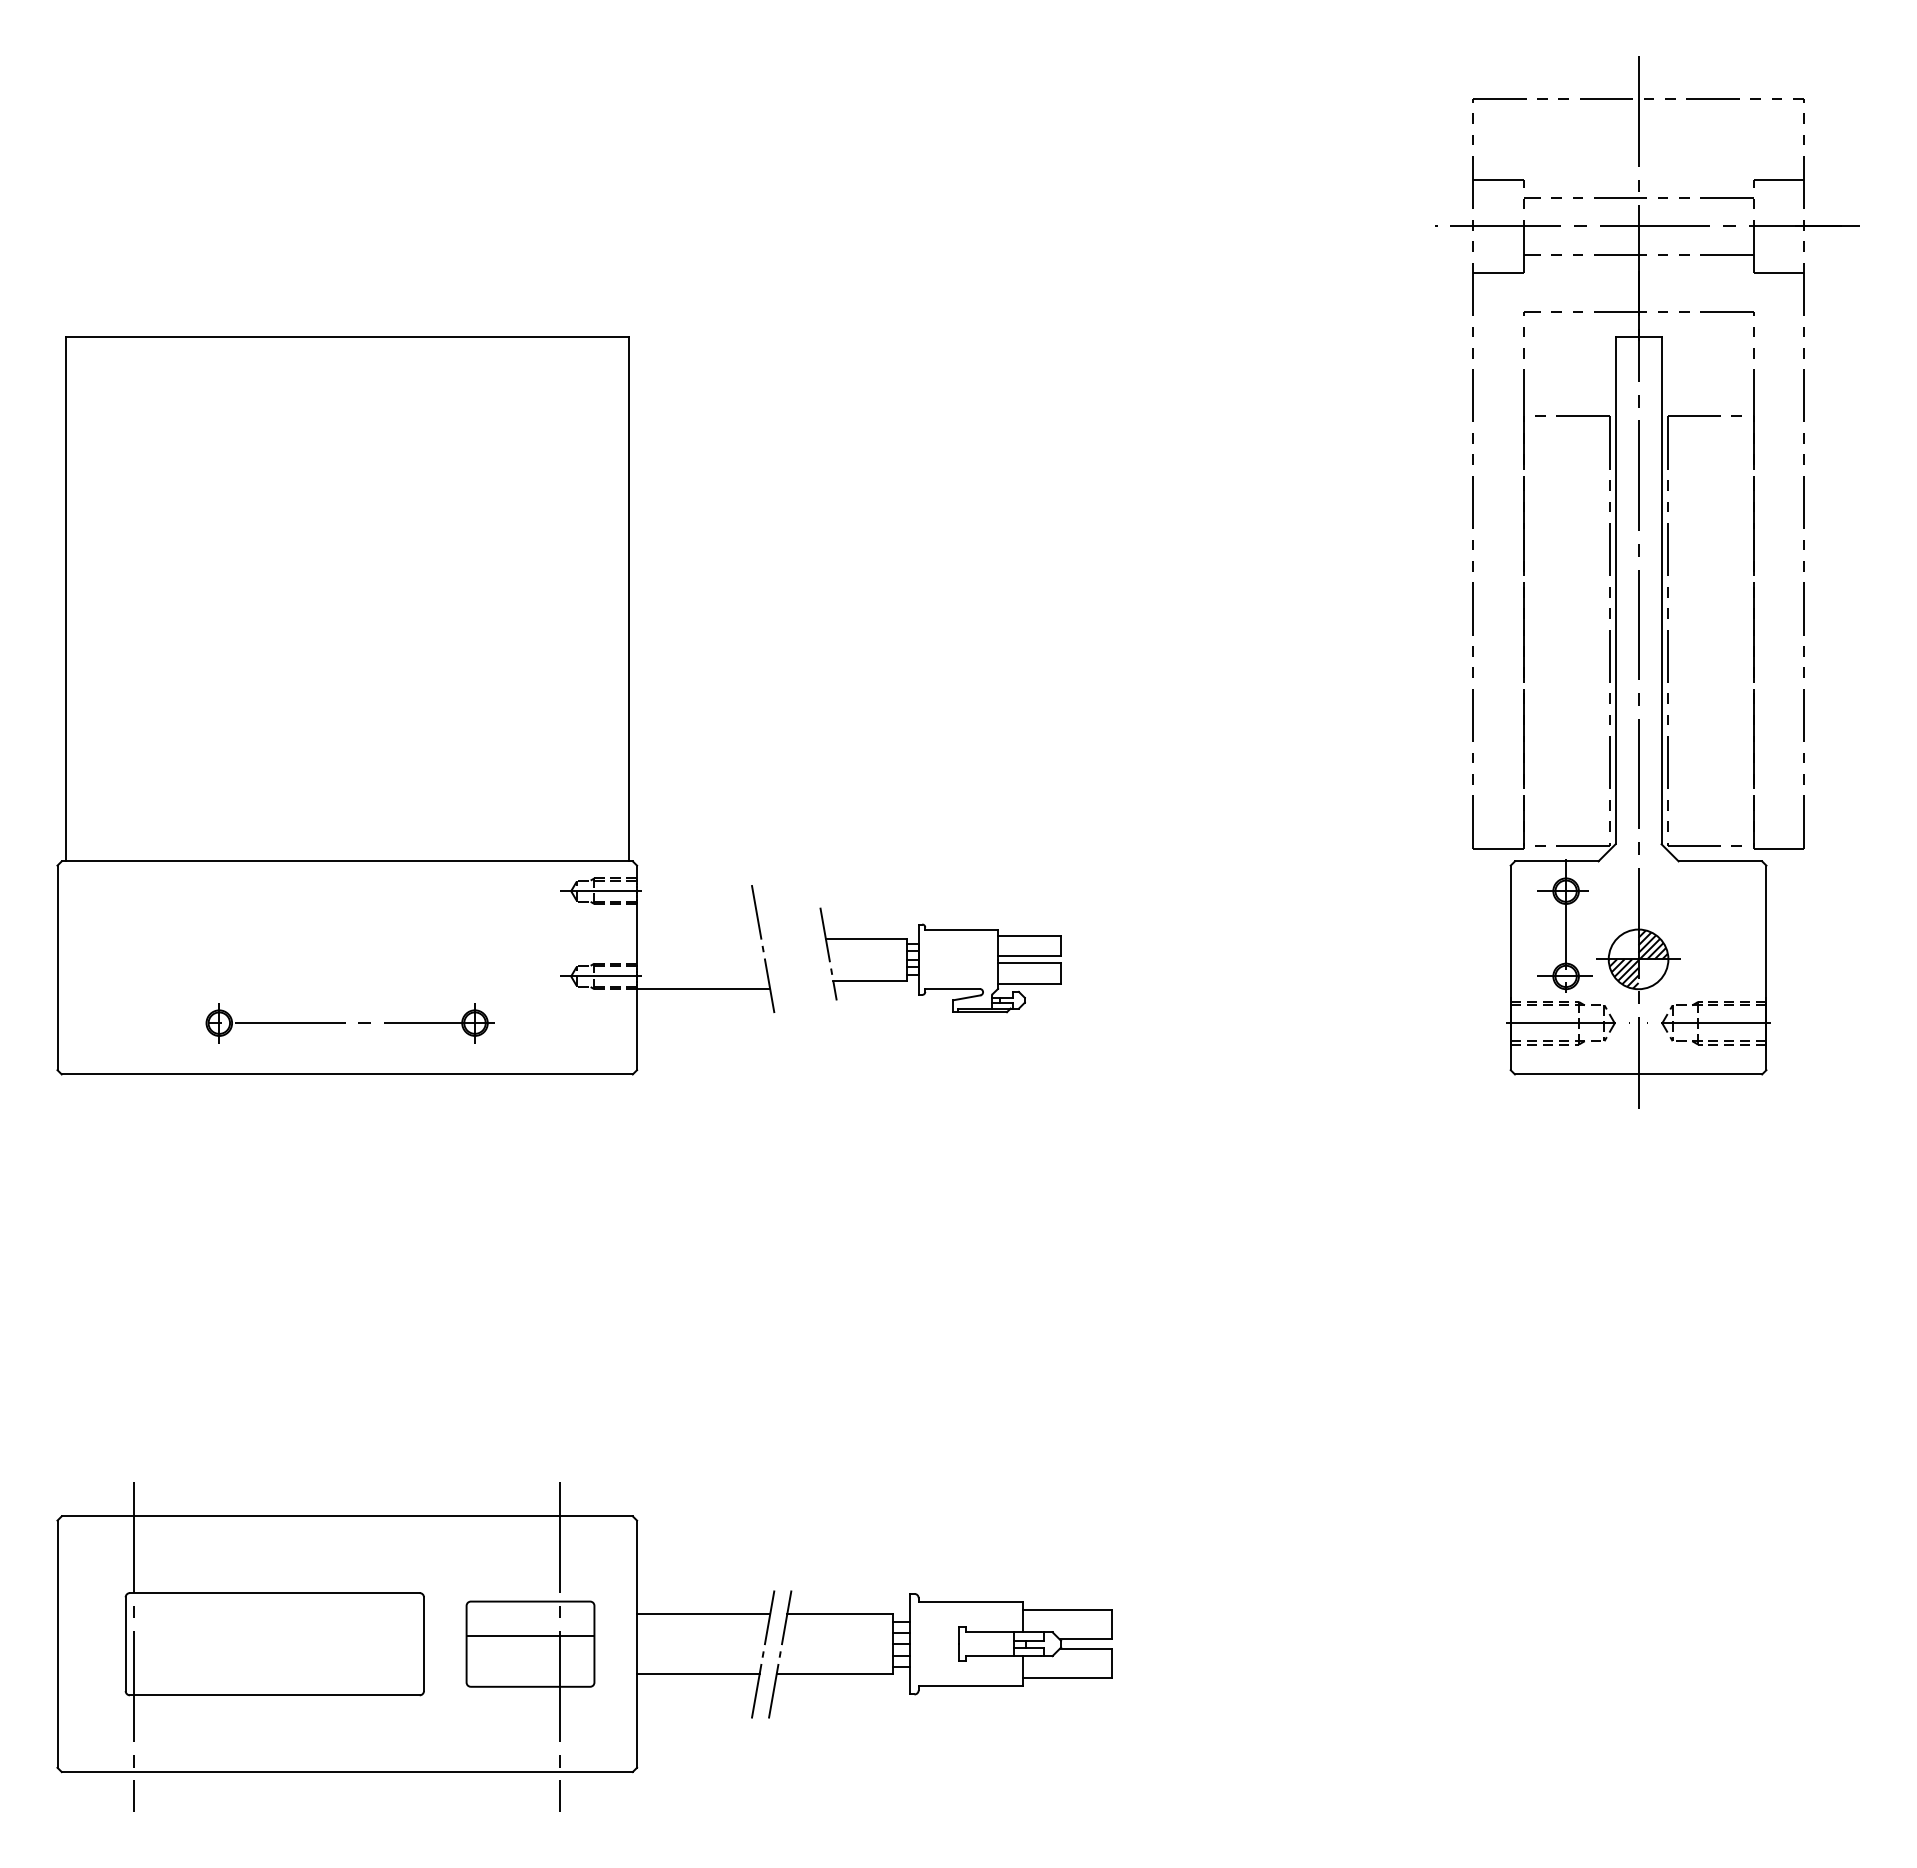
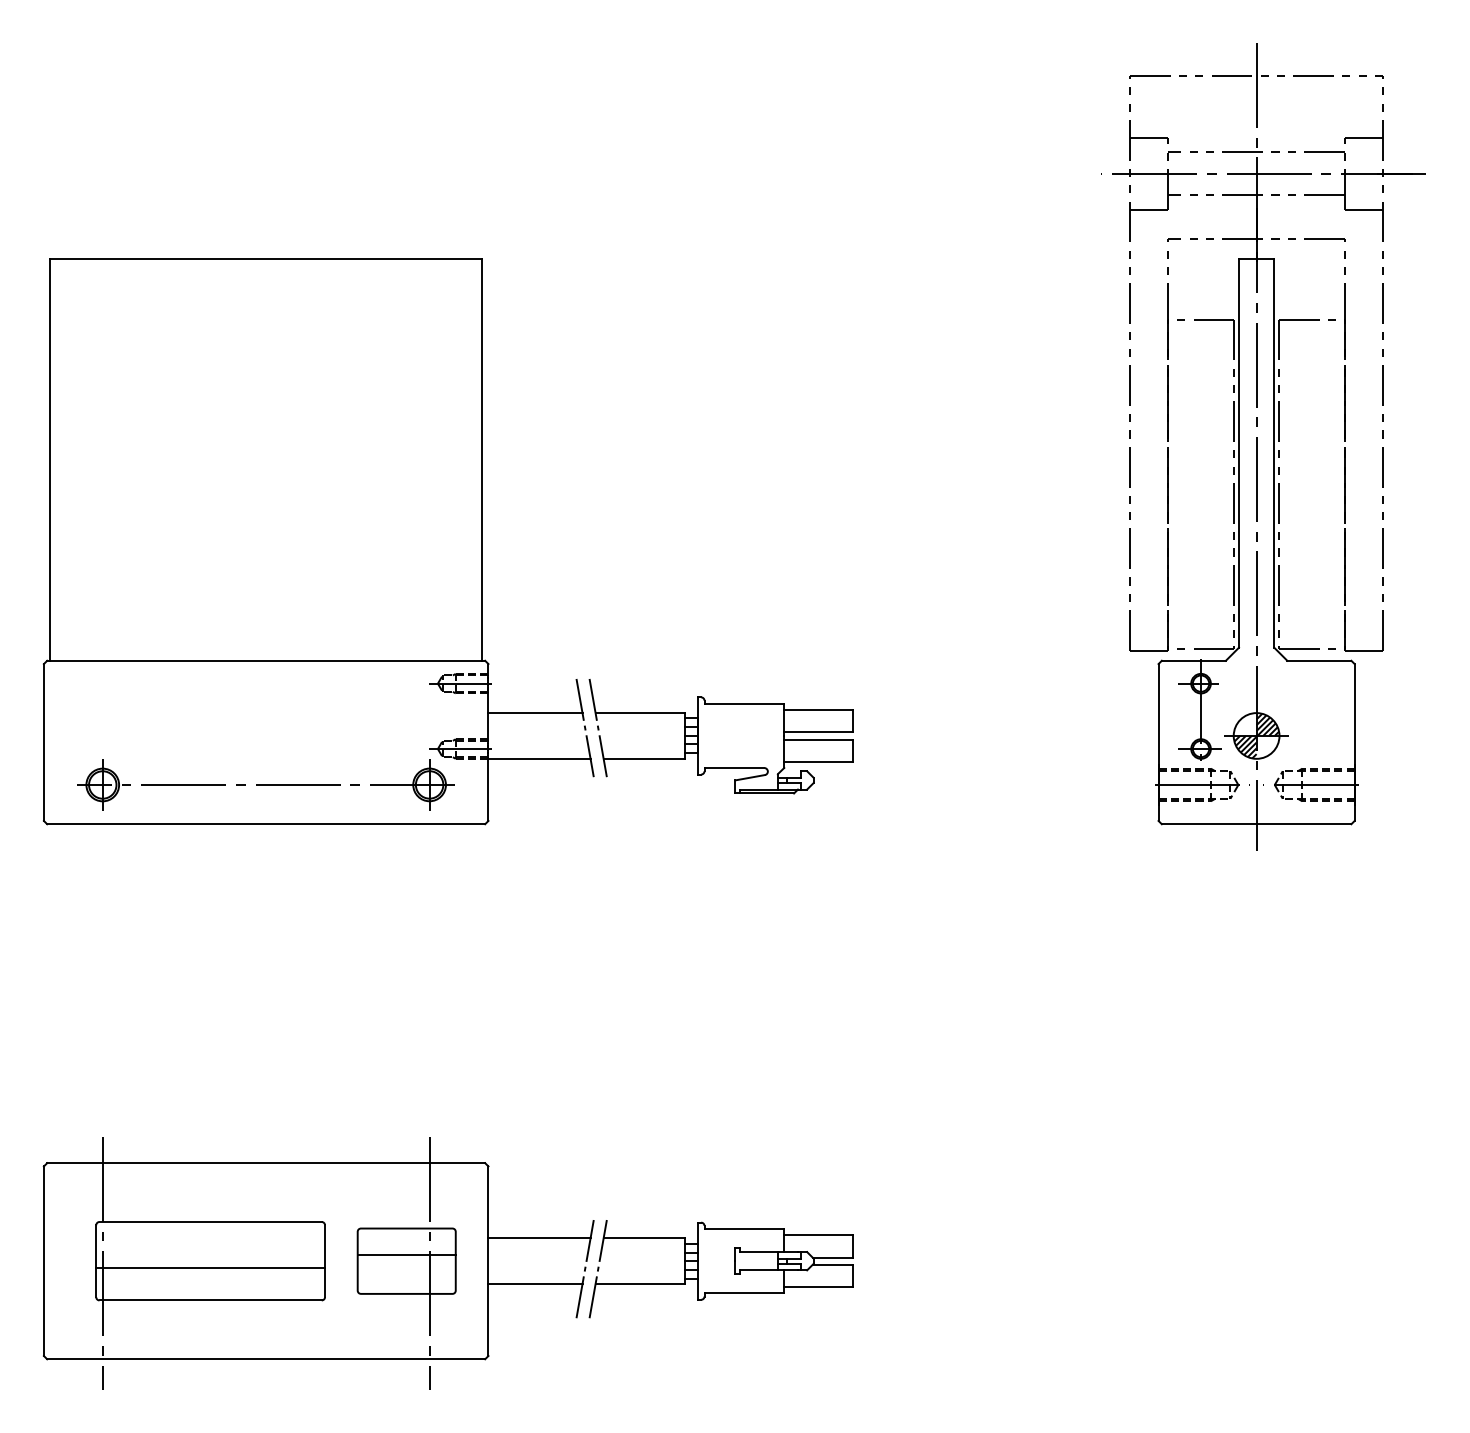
line: (698, 929) -> (535, 713), added
part: (940, 960) -> (721, 736), size x1.43
part: (346, 1022) -> (265, 784), size x1.67
line: (274, 1652) -> (210, 1267), added

